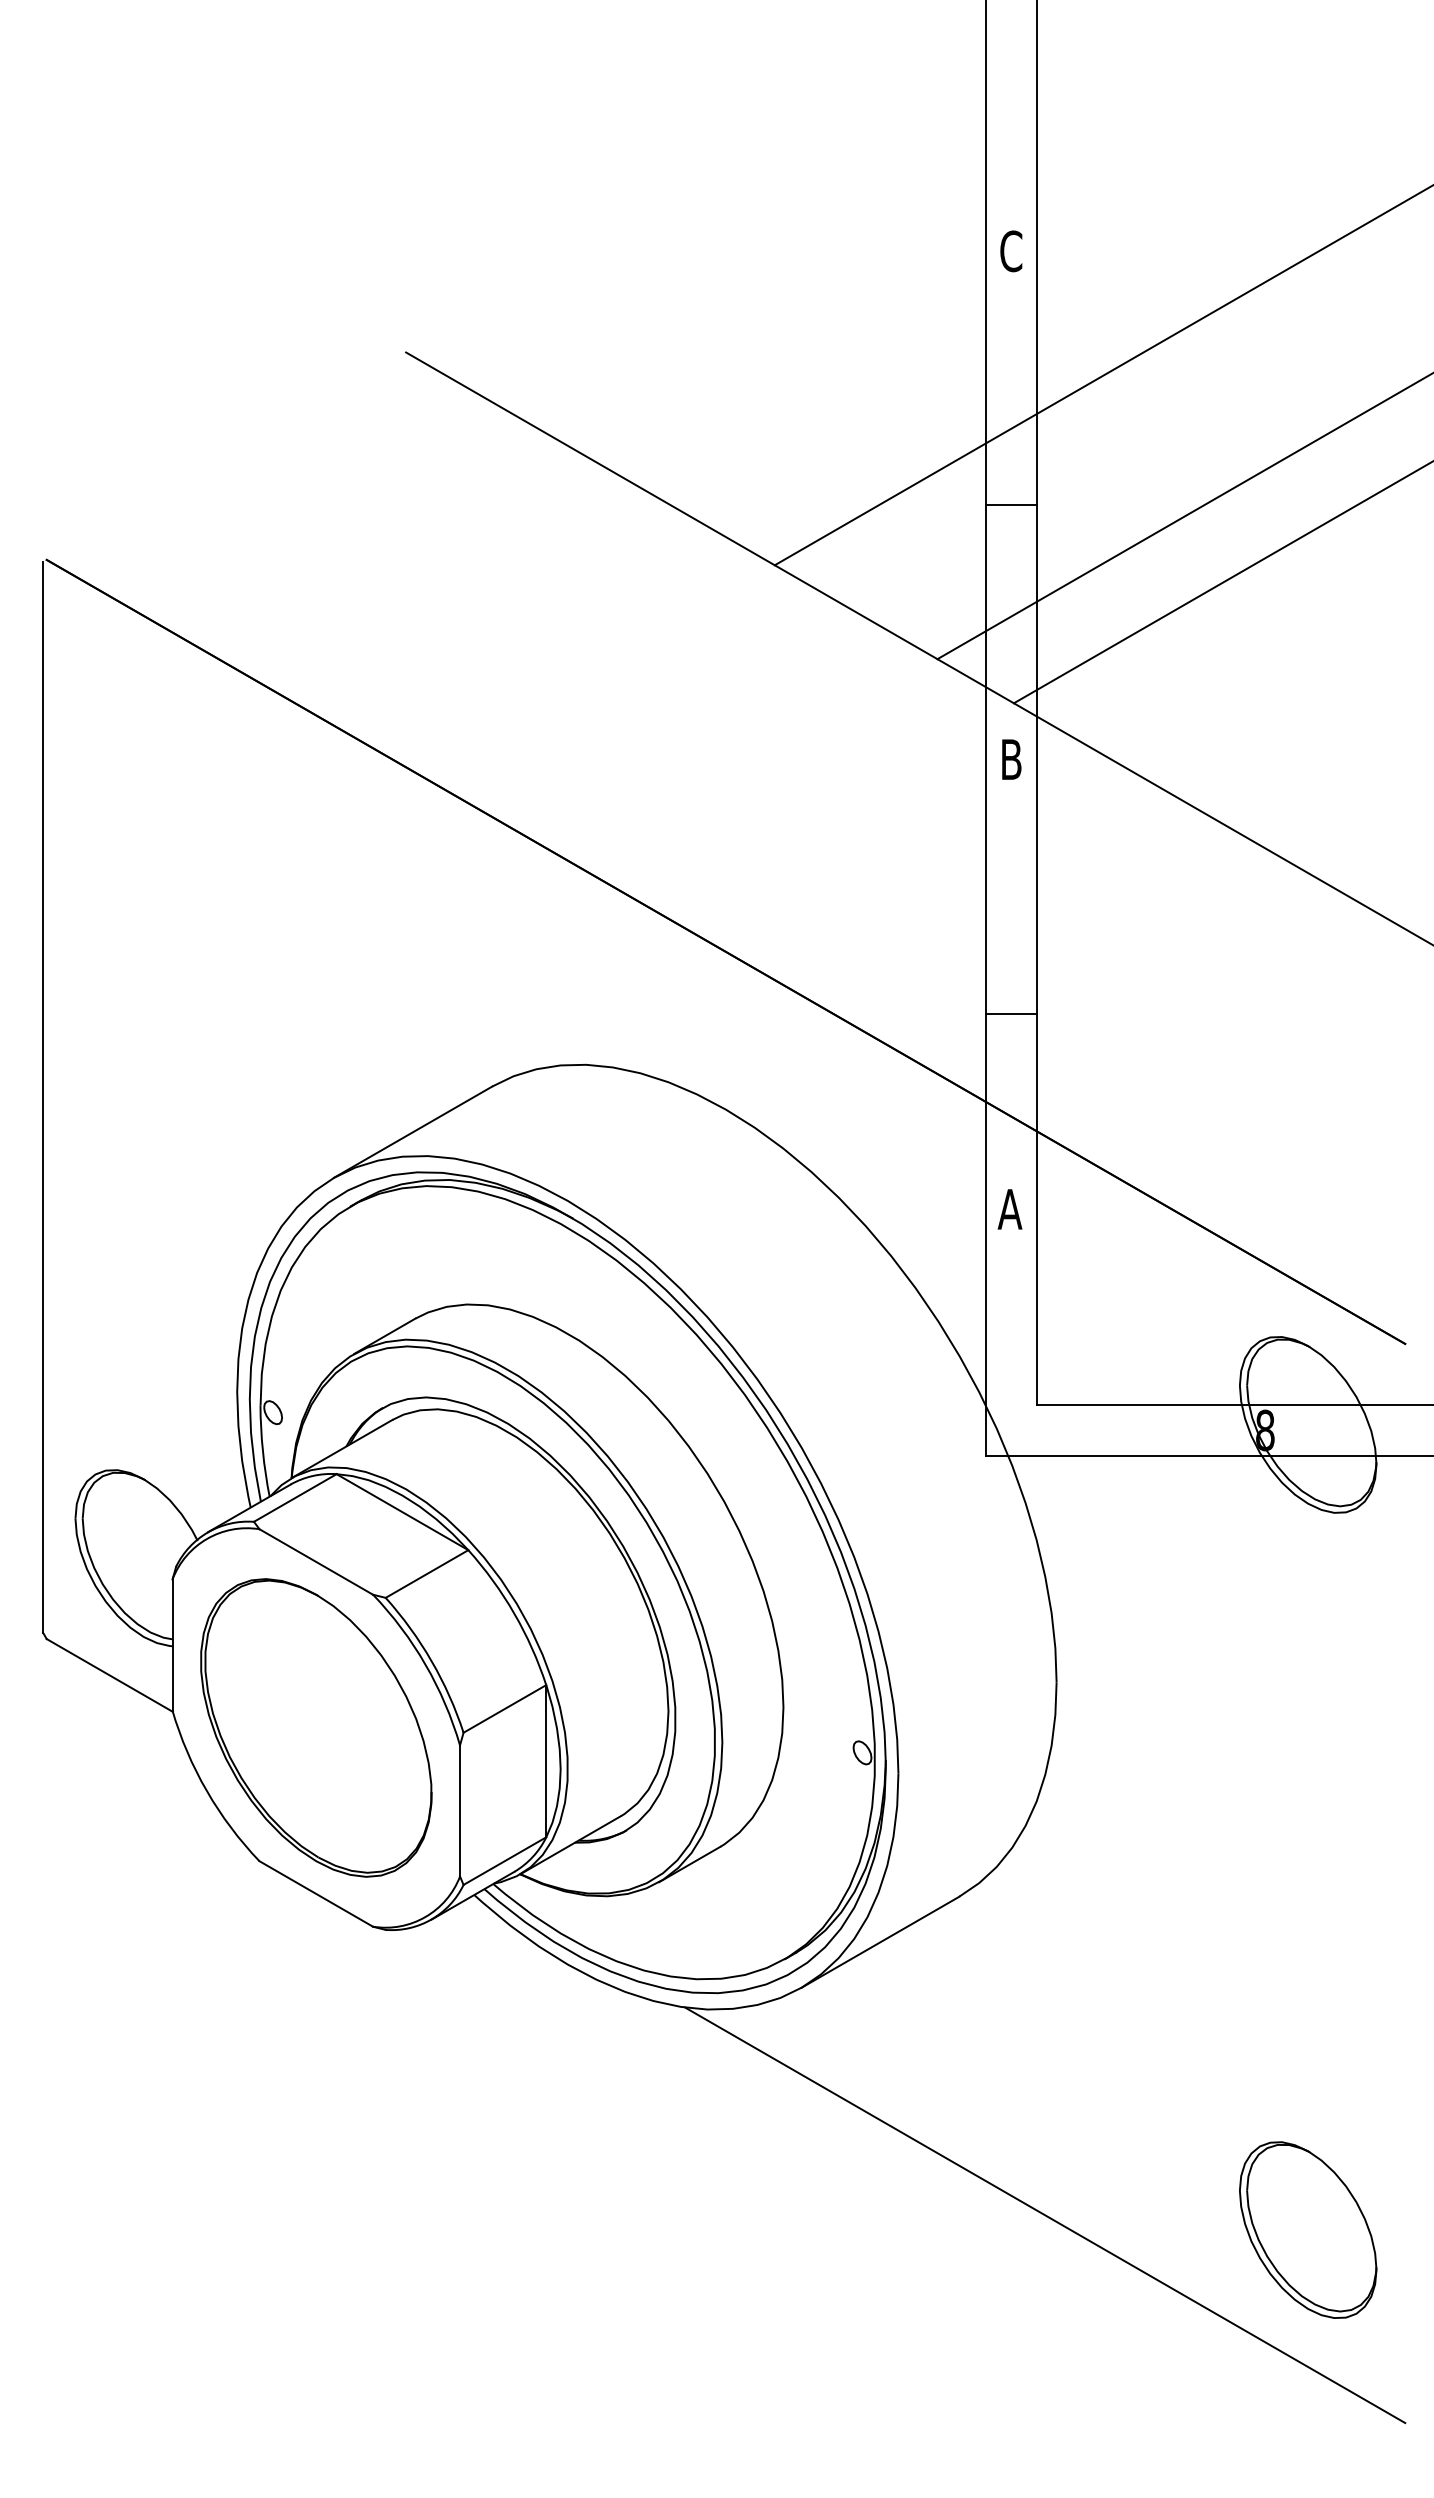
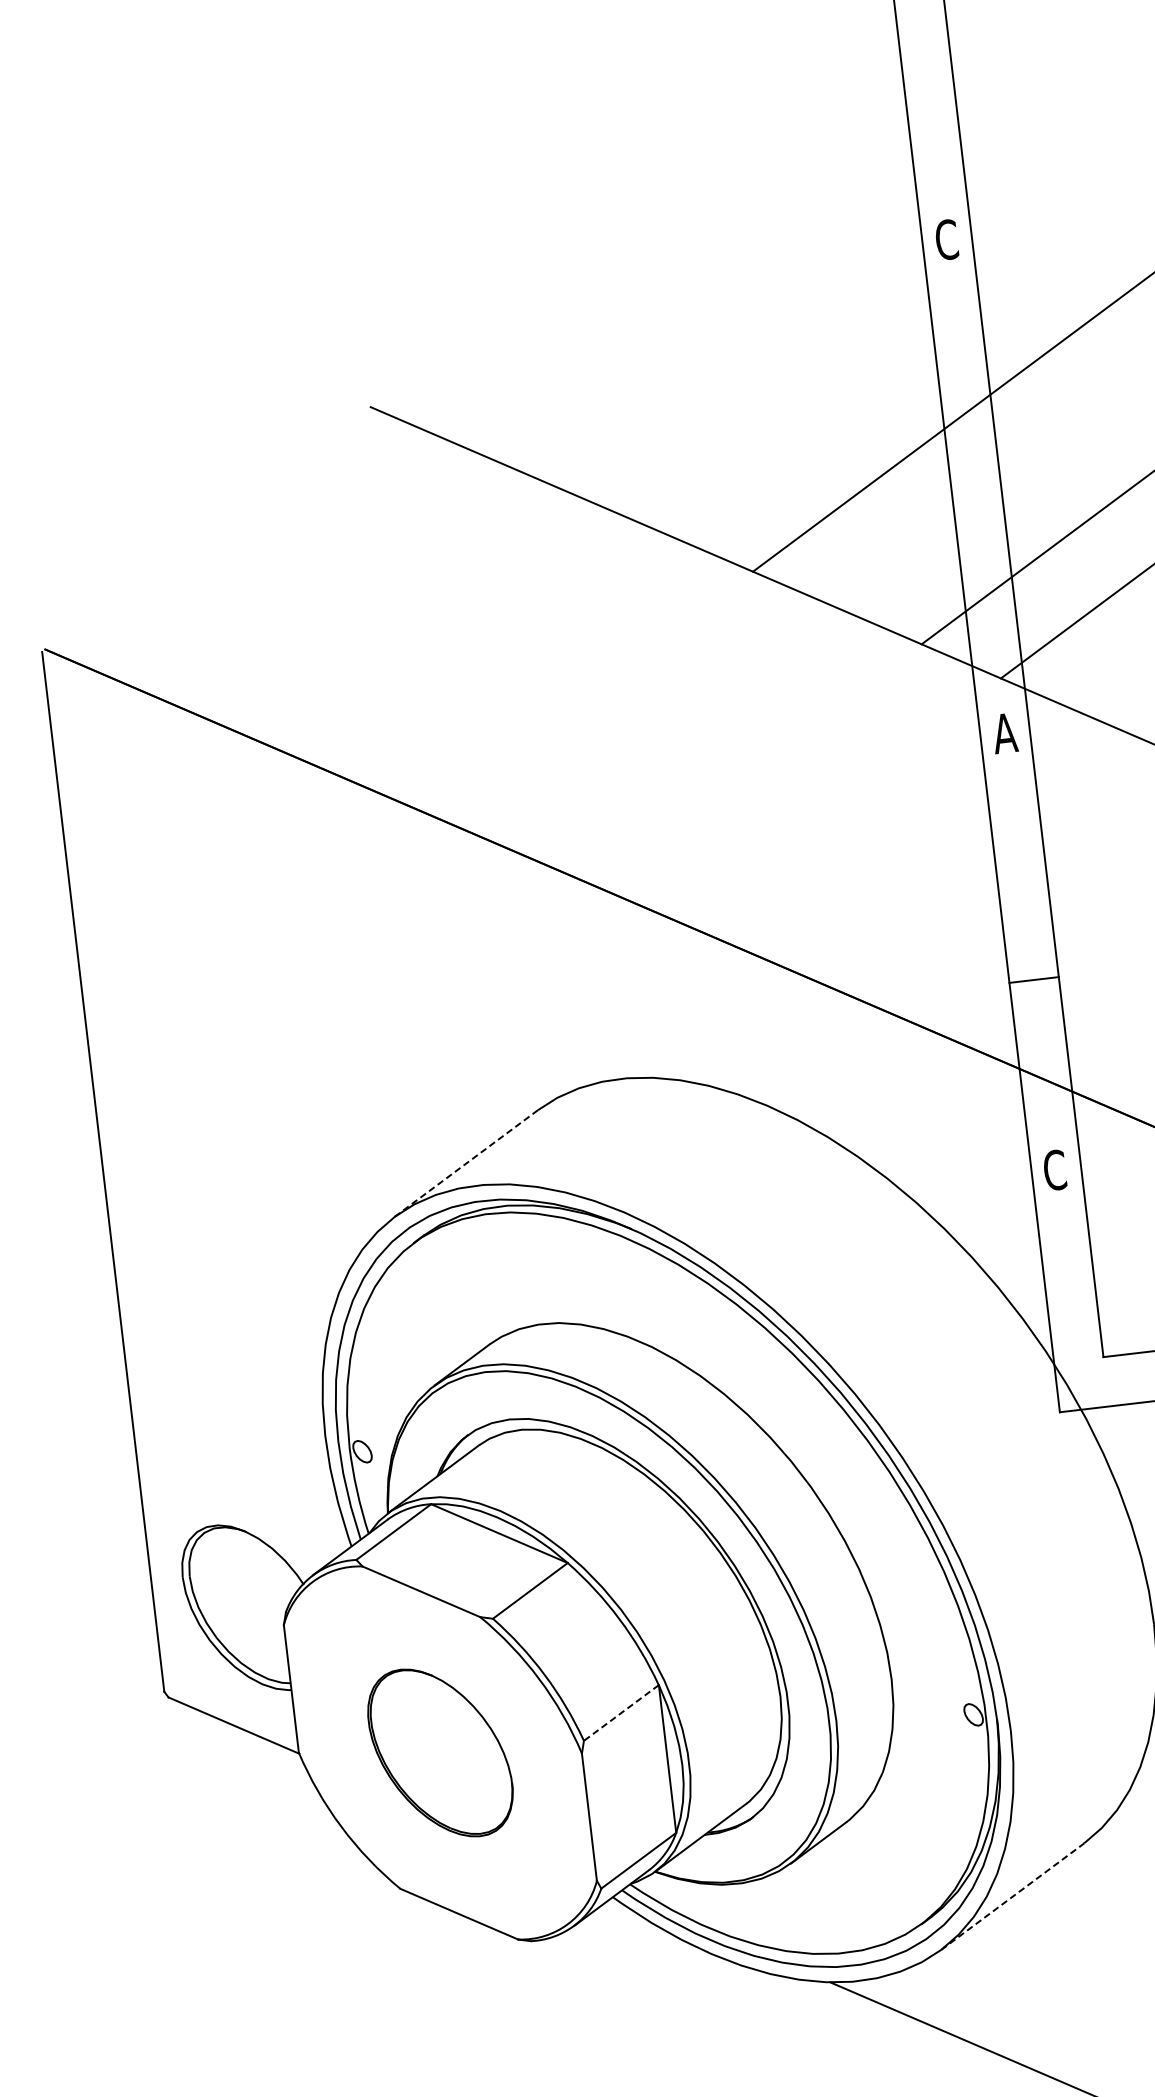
line: (1011, 505) -> (976, 486), removed
text: (1011, 759) -> (1004, 733), B -> A
line: (412, 1132) -> (465, 1163), solid -> dashed
text: (1009, 1209) -> (1054, 1170), A -> C
line: (504, 1708) -> (620, 1712), solid -> dashed
part: (316, 1727) -> (440, 1752), size x0.6
line: (881, 1941) -> (1013, 1895), solid -> dashed

